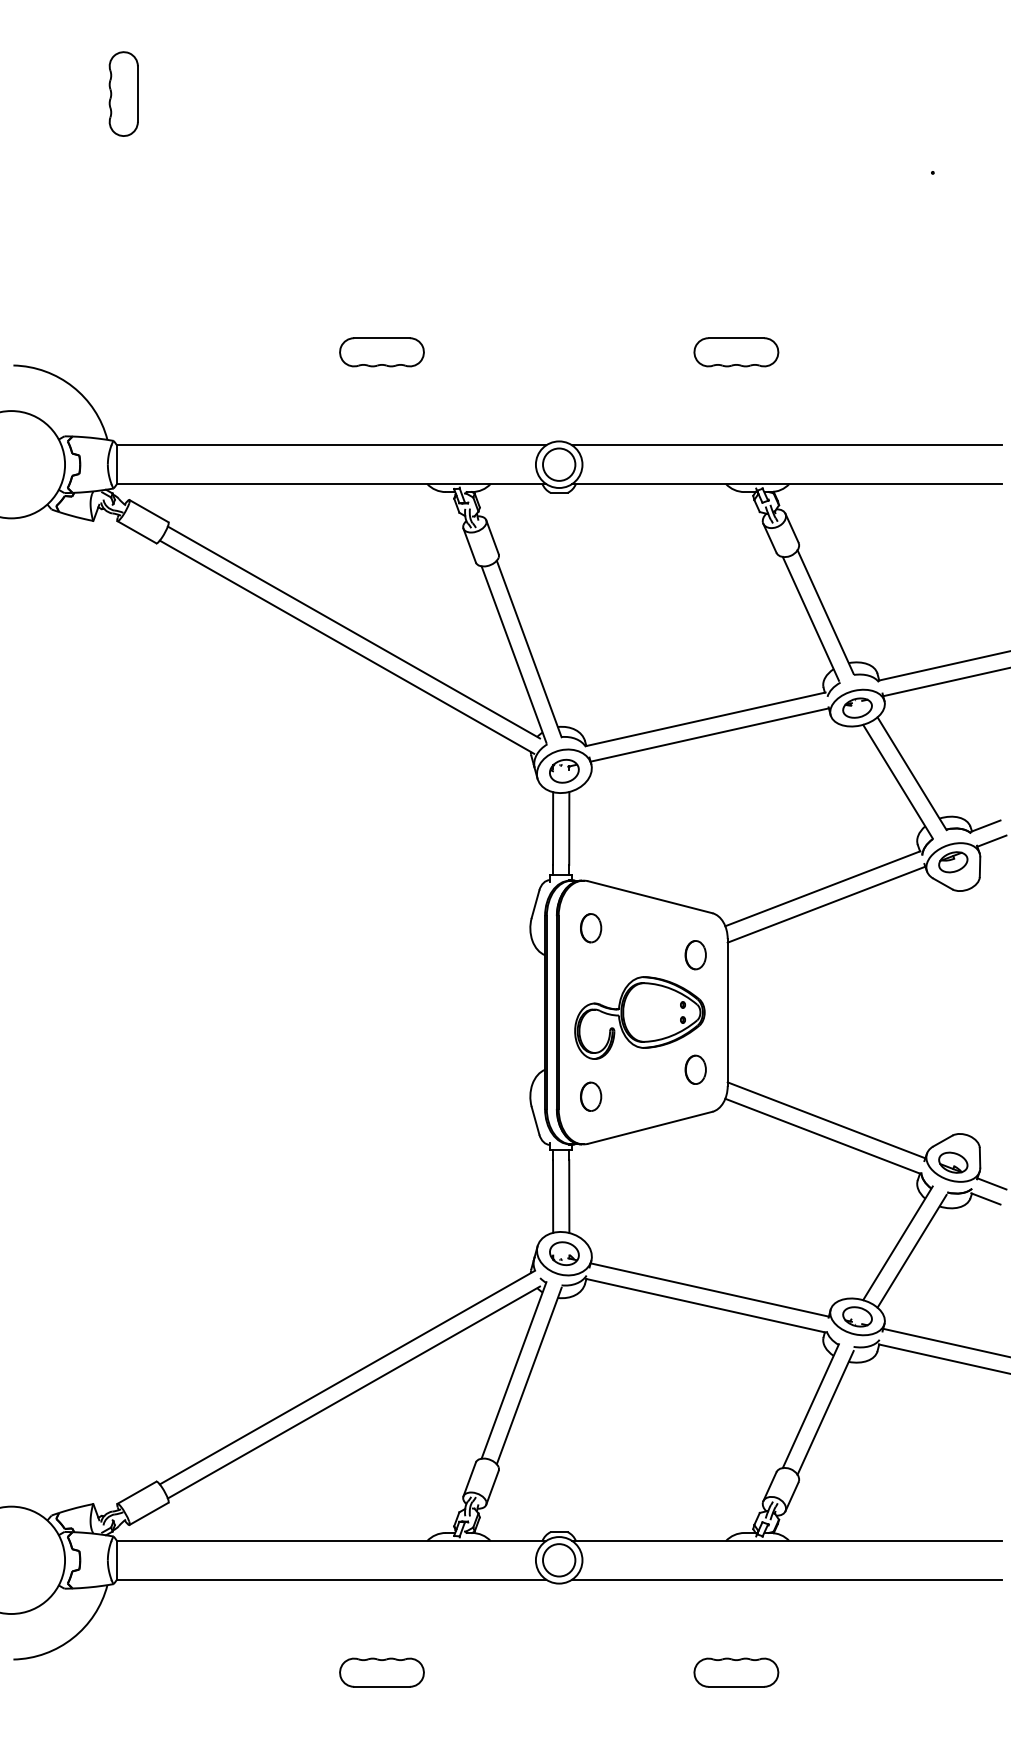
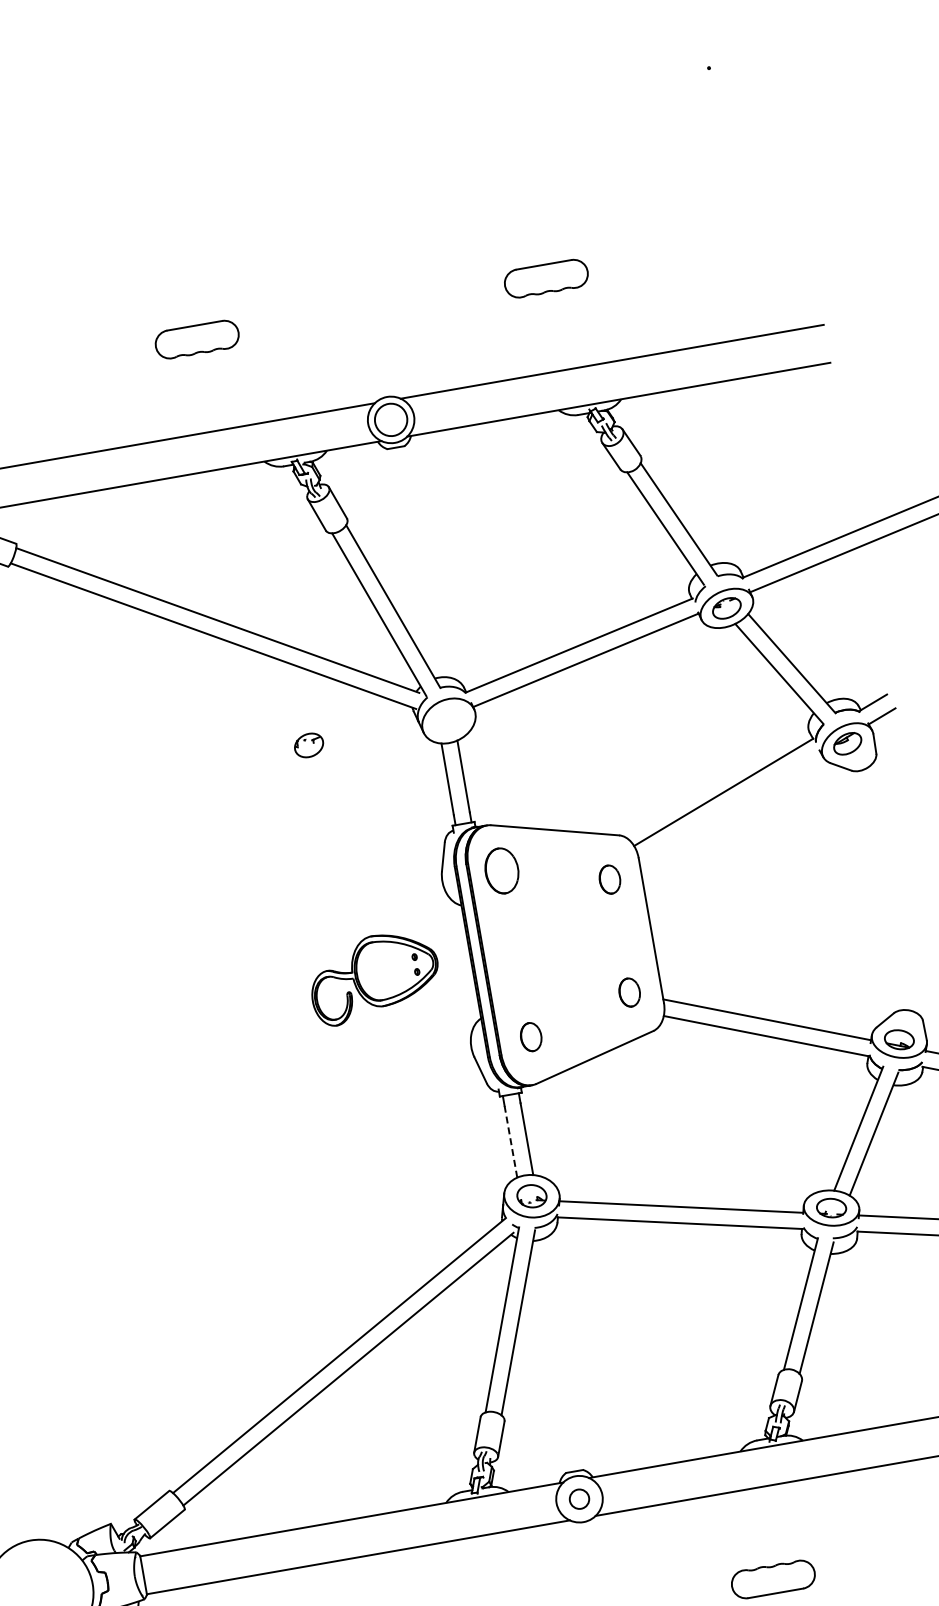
part: (564, 770) -> (309, 744), moved
line: (826, 904) -> (730, 807), removed
part: (591, 928) -> (502, 871), size x1.6
part: (639, 1017) -> (373, 976), moved
line: (553, 1195) -> (511, 1140), solid -> dashed
circle: (559, 1560) -> (579, 1499), size x0.6

